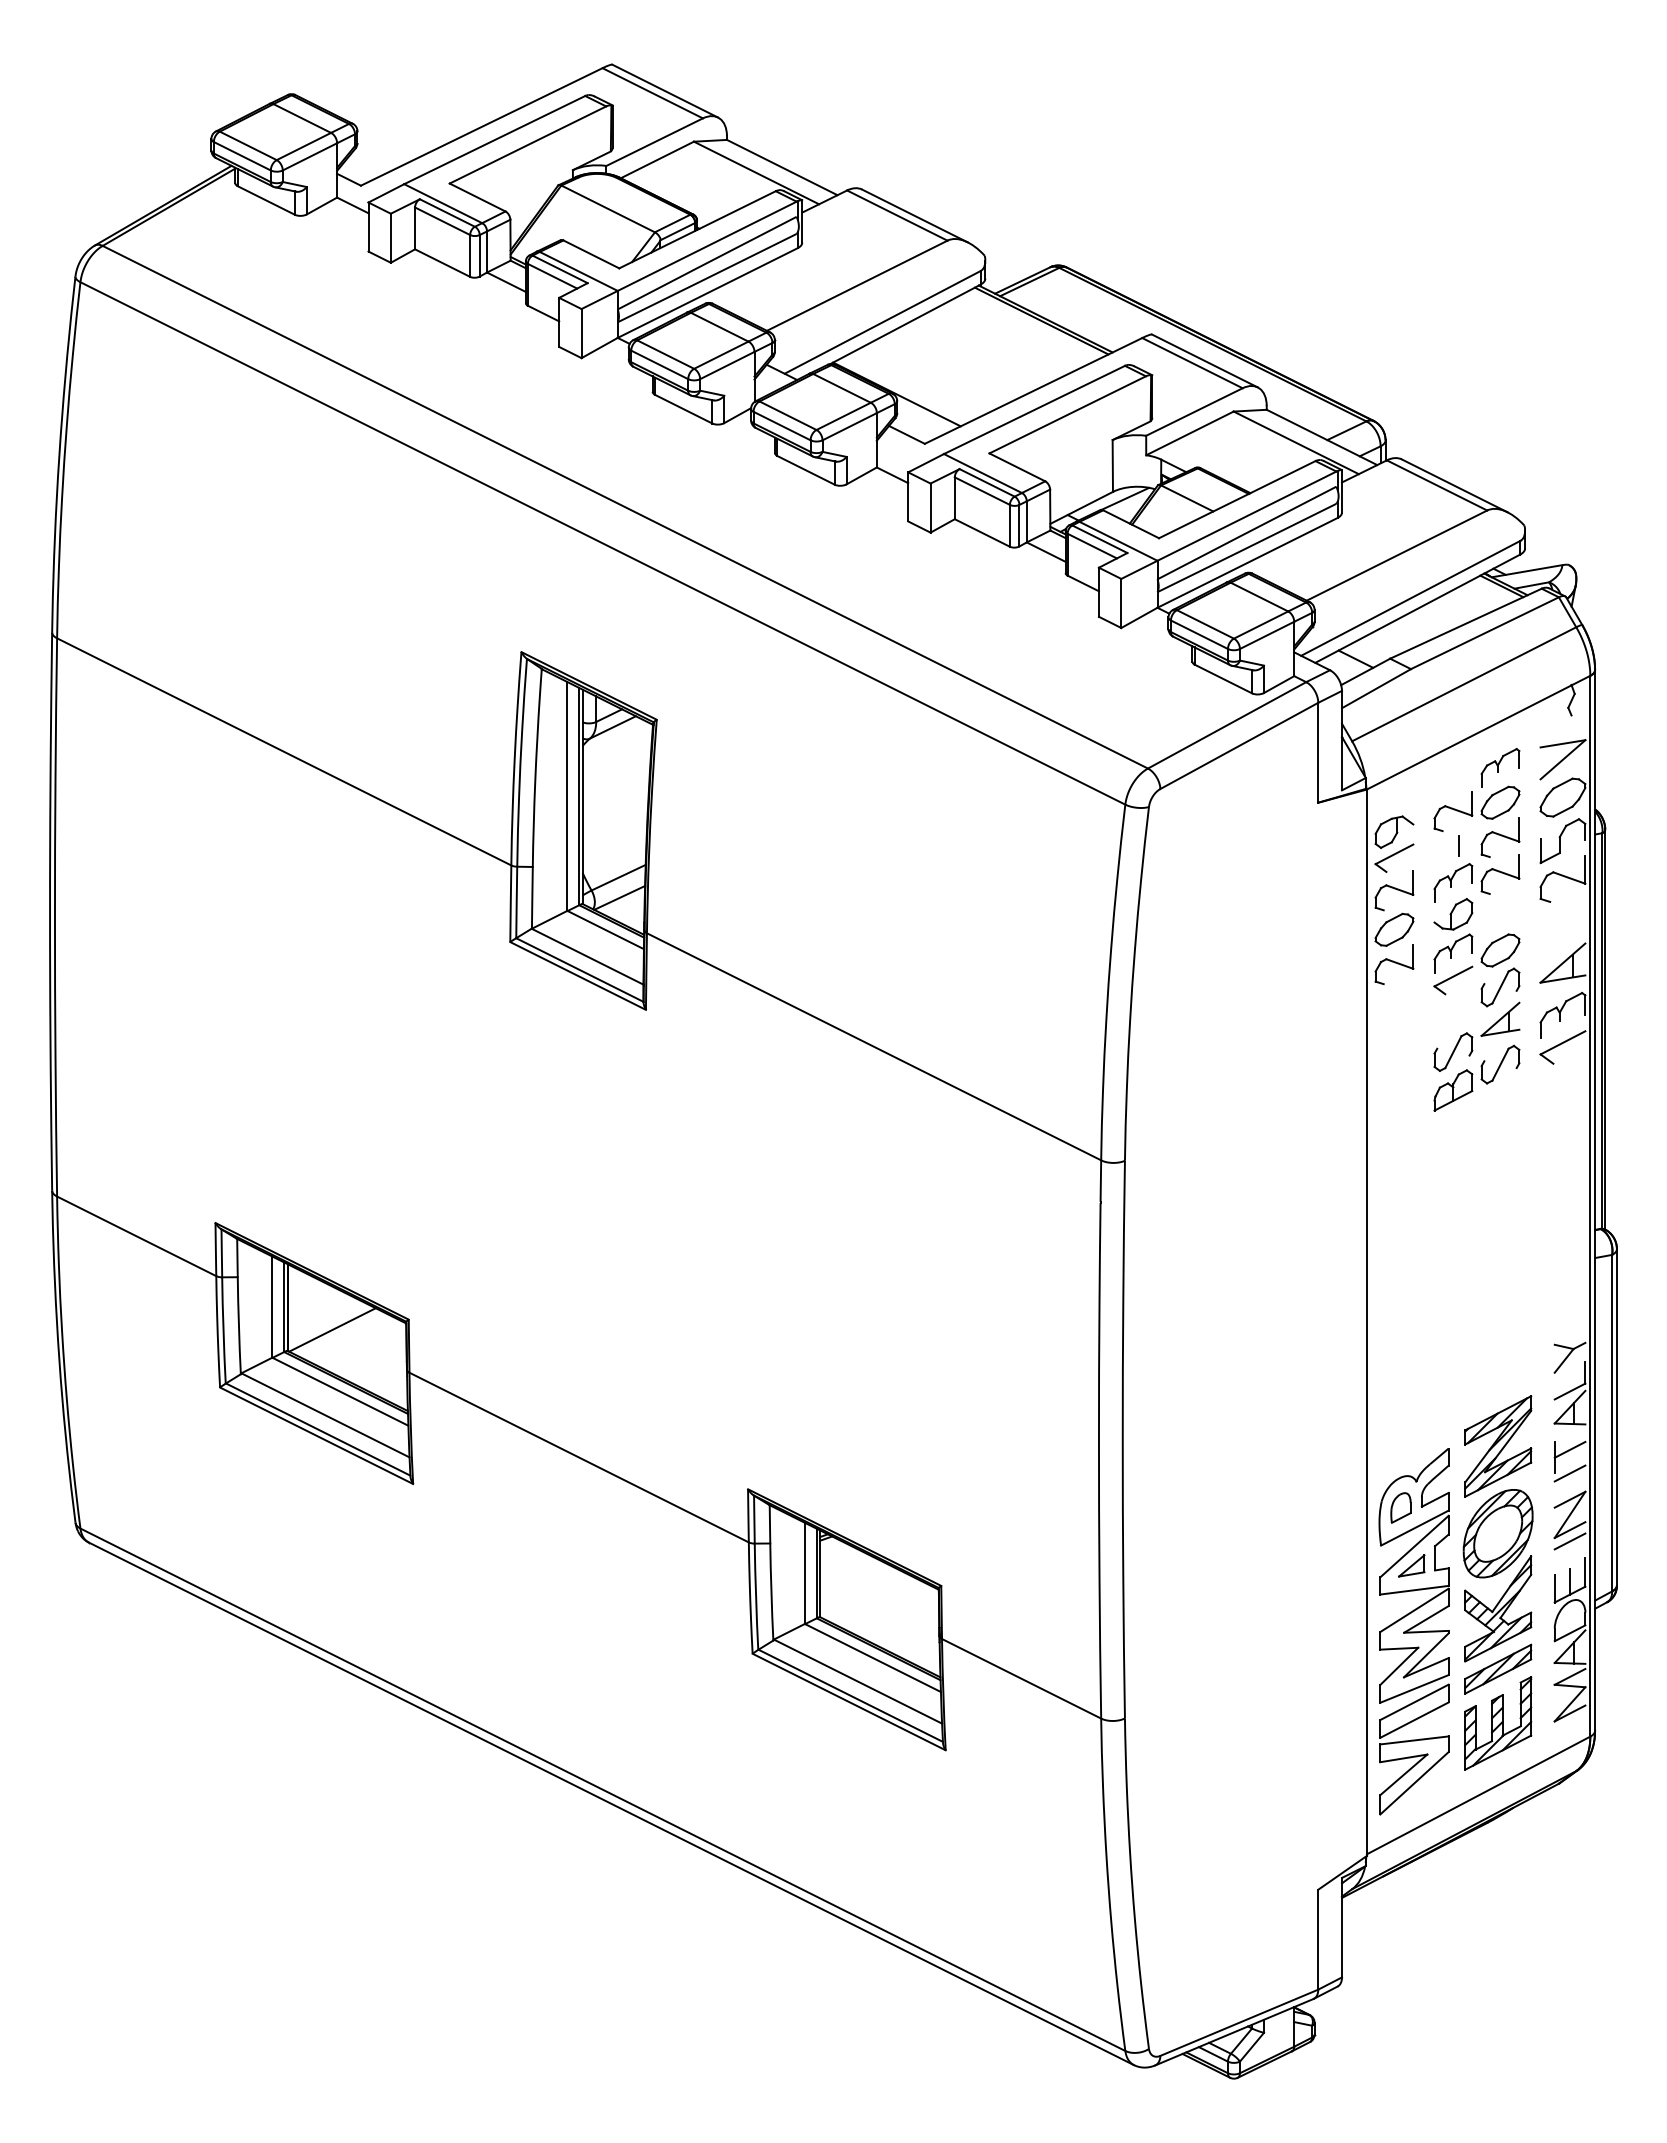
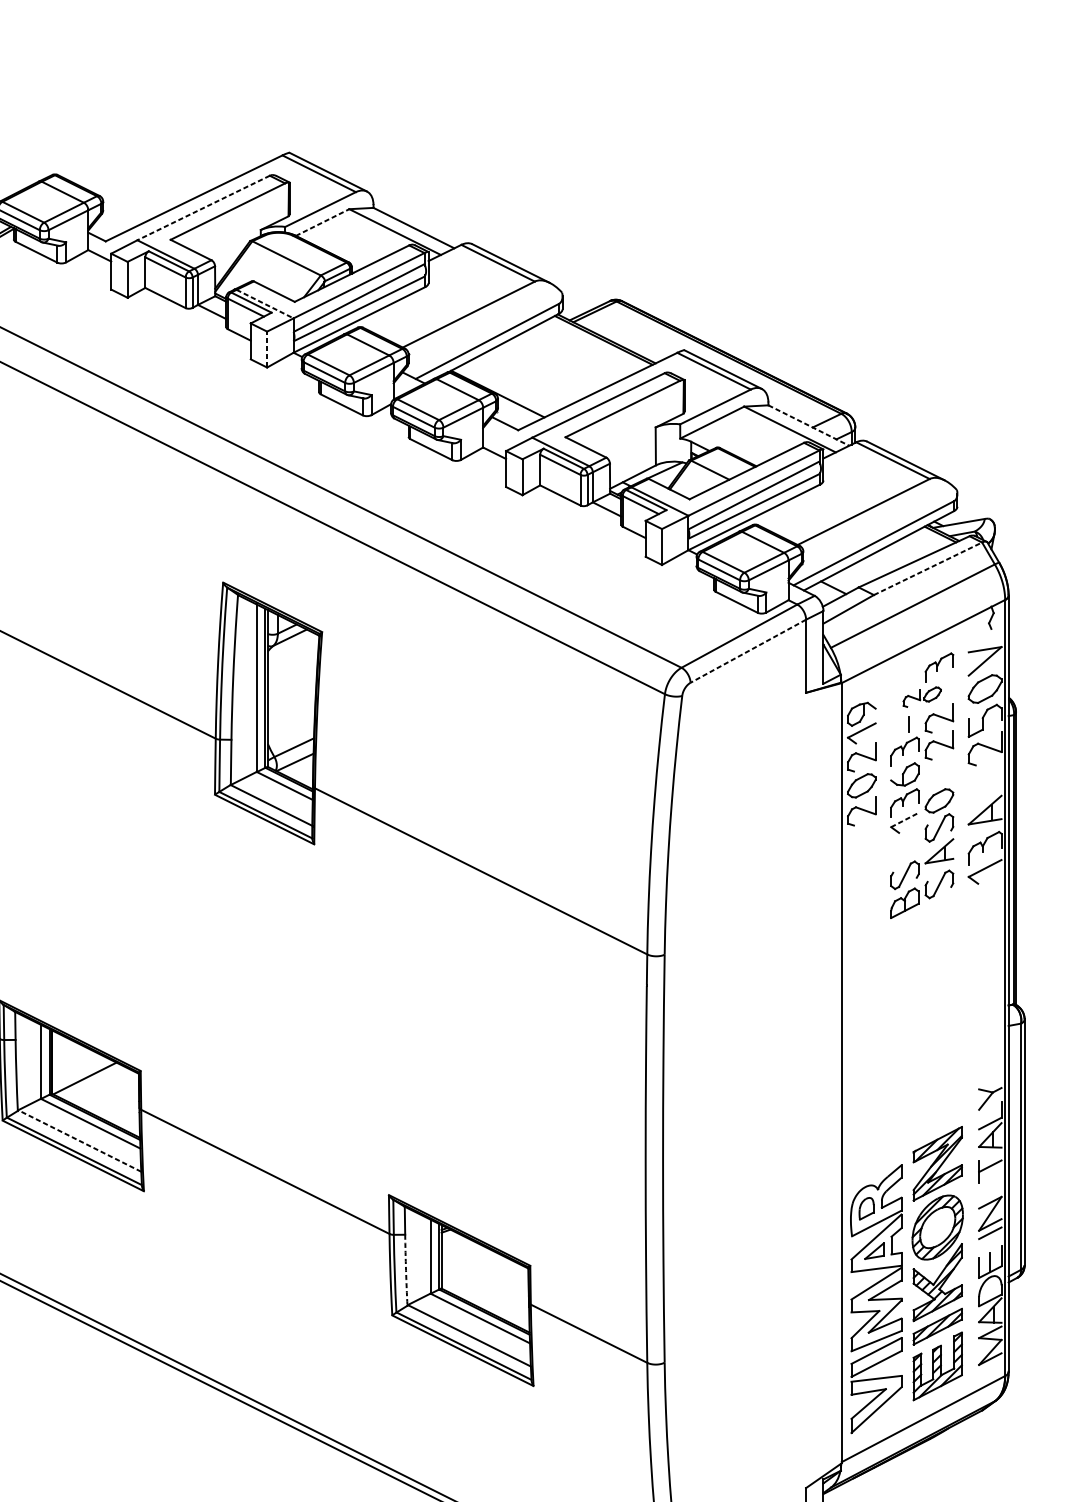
line: (494, 140) -> (203, 208), solid -> dashed
line: (657, 160) -> (322, 222), solid -> dashed
line: (578, 271) -> (264, 304), solid -> dashed
line: (581, 333) -> (267, 349), solid -> dashed
line: (1322, 437) -> (809, 425), solid -> dashed
line: (1485, 633) -> (928, 568), solid -> dashed
line: (1239, 745) -> (748, 650), solid -> dashed
part: (1476, 808) -> (921, 697), size x0.6
line: (1453, 976) -> (905, 819), solid -> dashed
line: (325, 1415) -> (79, 1141), solid -> dashed
line: (1569, 1473) -> (989, 1183), removed
arc: (771, 1592) -> (406, 1270), solid -> dashed

